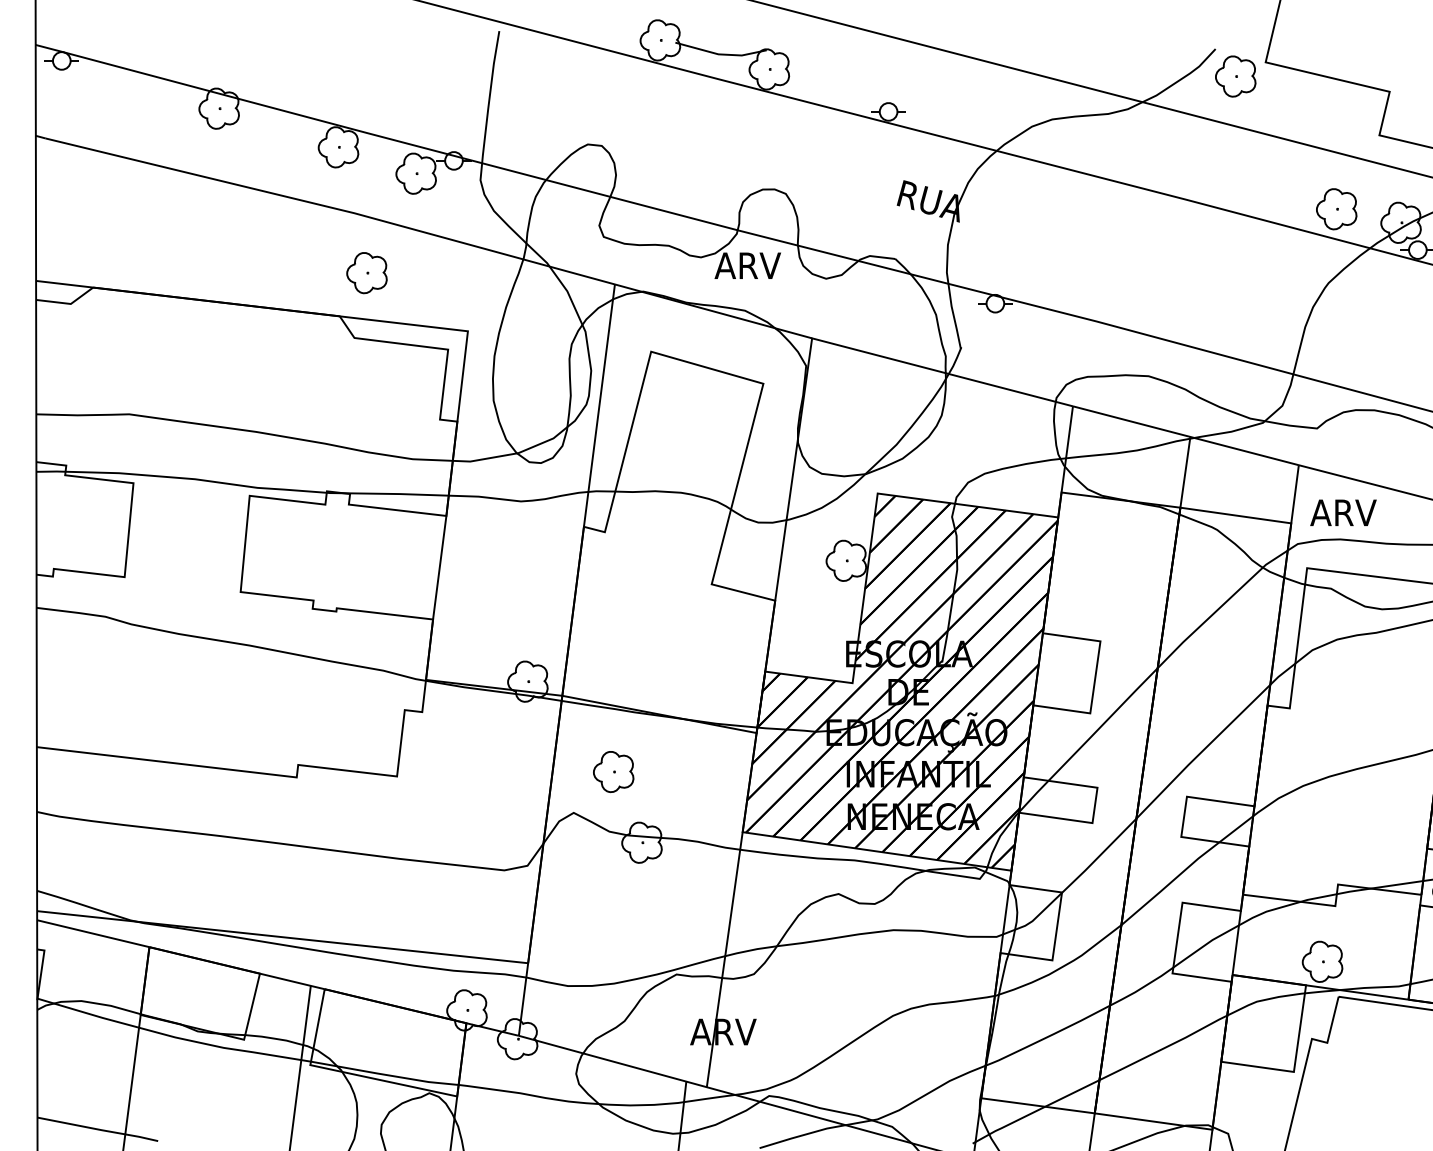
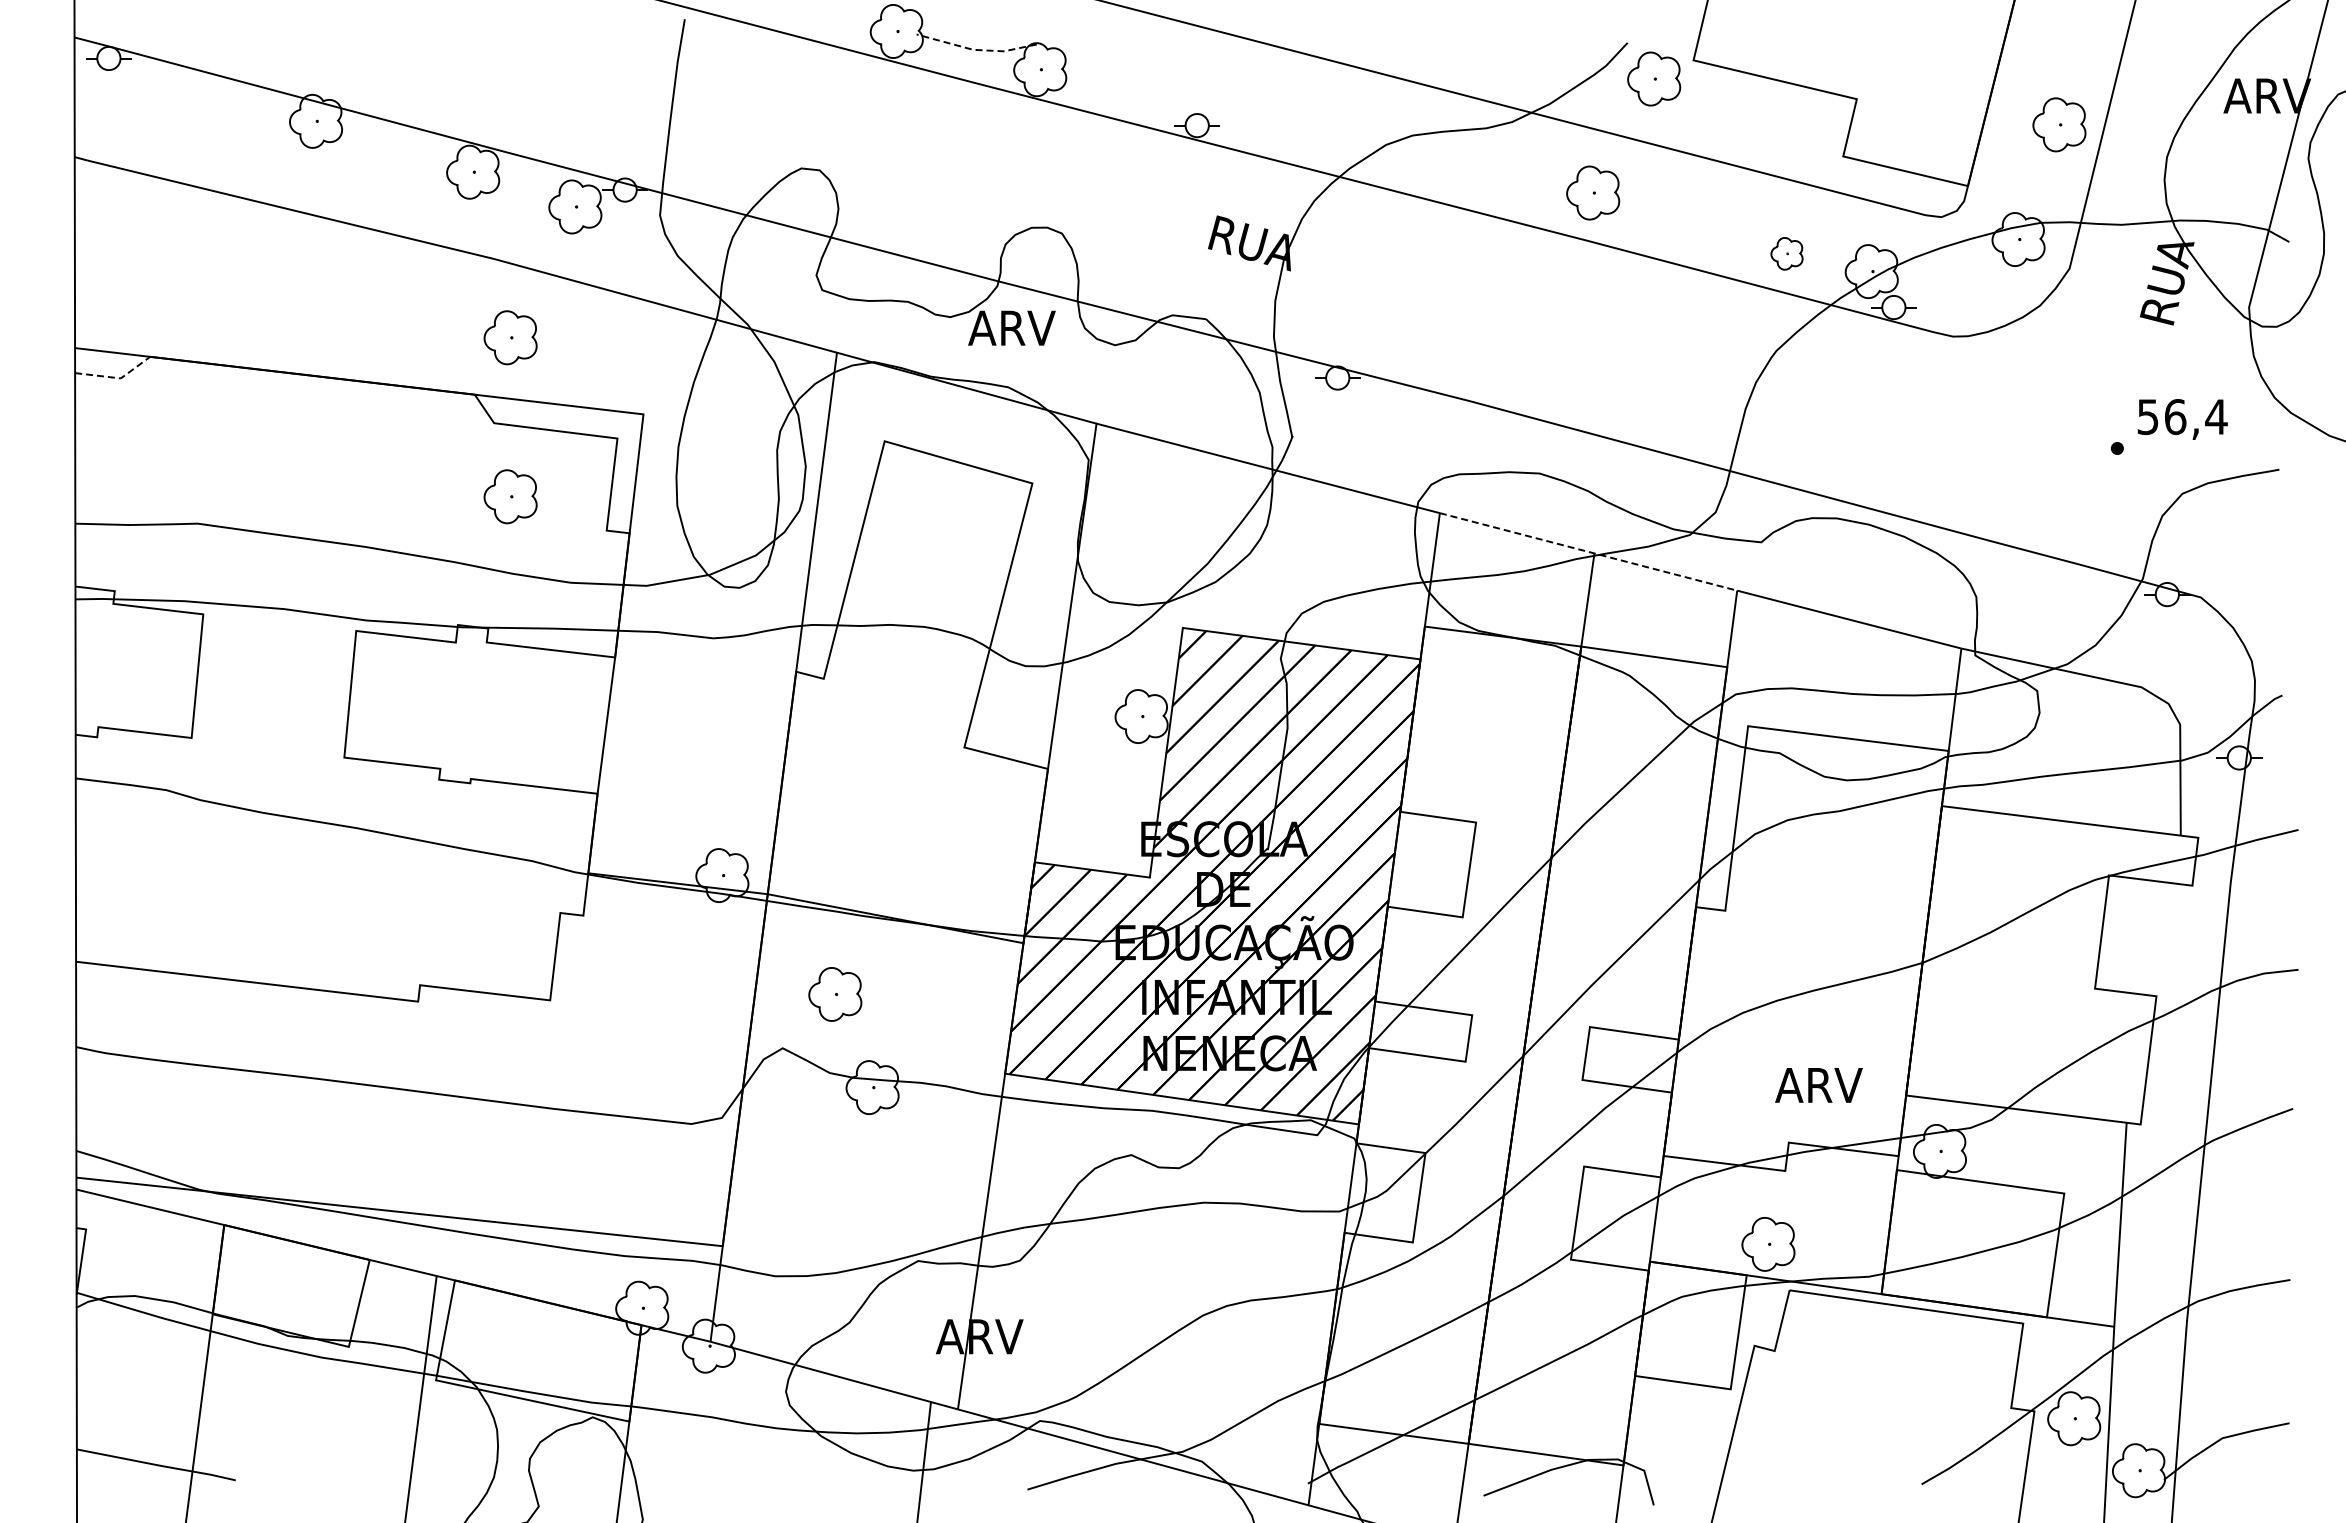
line: (720, 54) -> (976, 49), solid -> dashed
part: (1189, 162) -> (1593, 192), added
part: (1336, 209) -> (1786, 253), size x0.6
line: (67, 304) -> (116, 378), solid -> dashed
part: (366, 393) -> (510, 496), added
line: (1186, 436) -> (1589, 552), solid -> dashed
text: (1343, 512) -> (1818, 1085), moved

